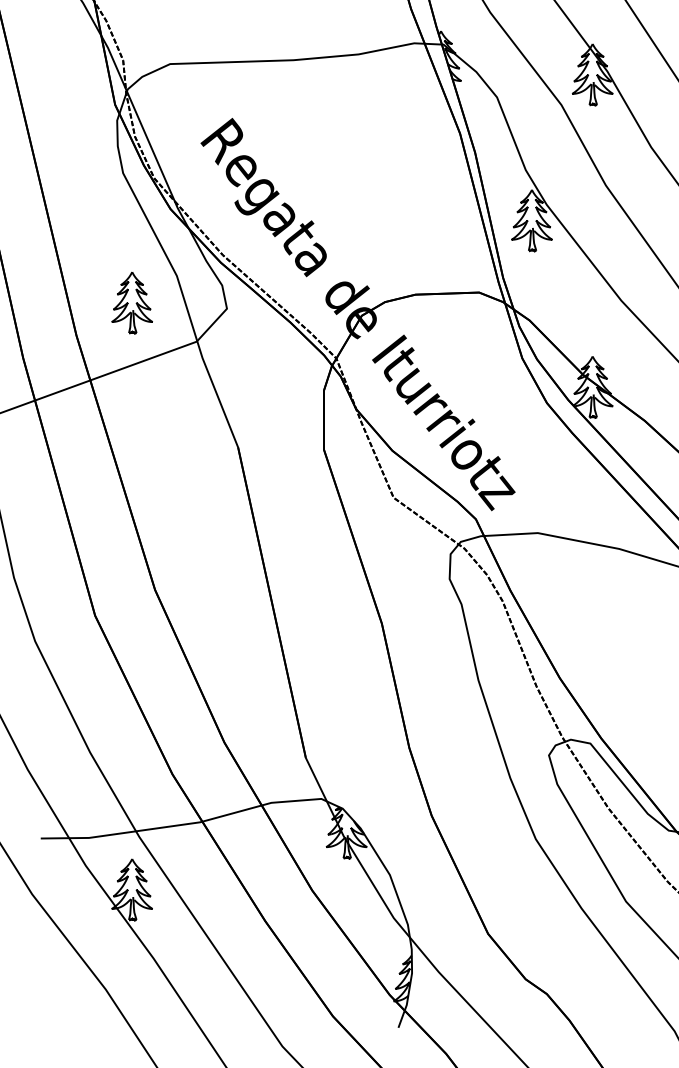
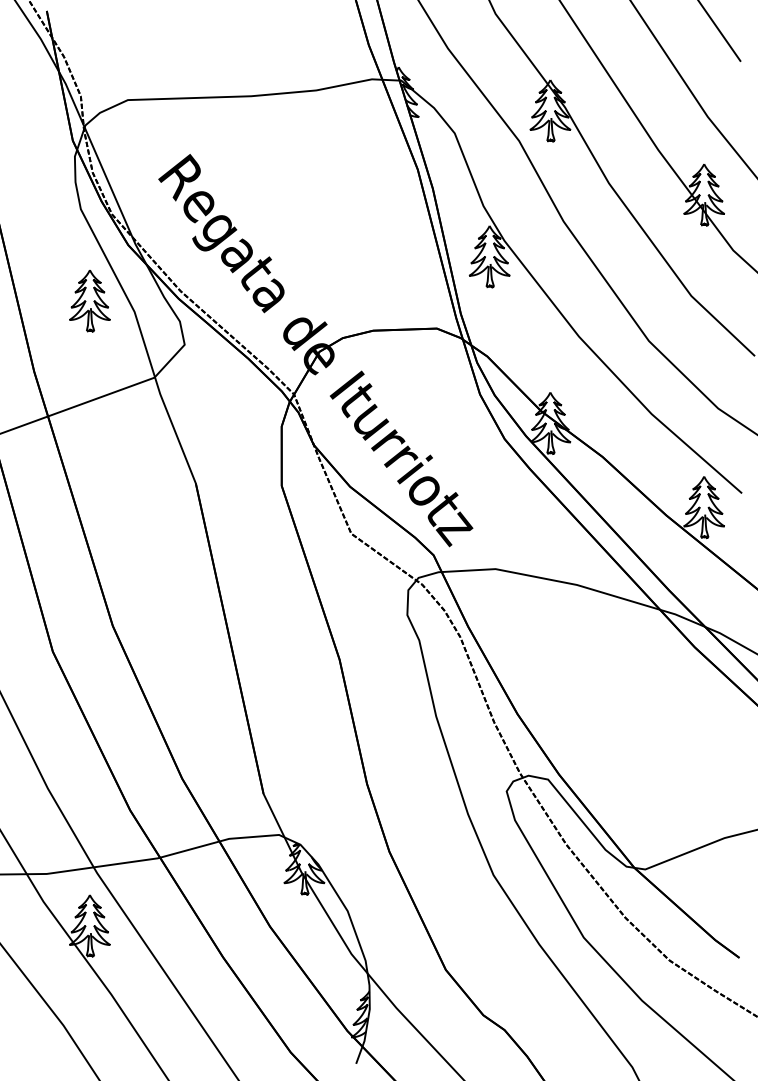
part: (131, 303) -> (89, 301), moved

